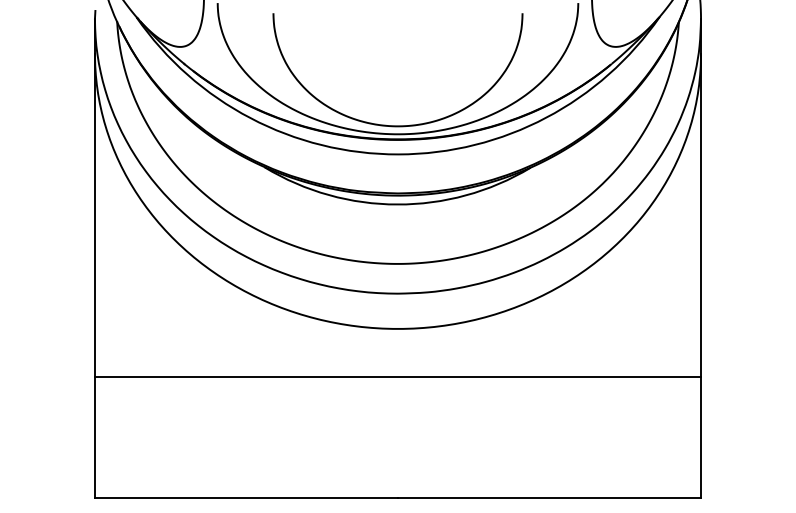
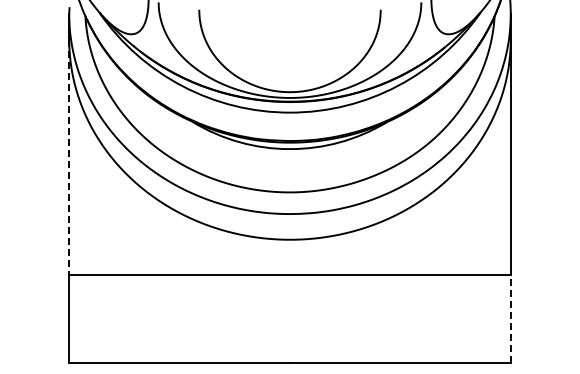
line: (95, 216) -> (69, 157), solid -> dashed
line: (700, 436) -> (510, 318), solid -> dashed

